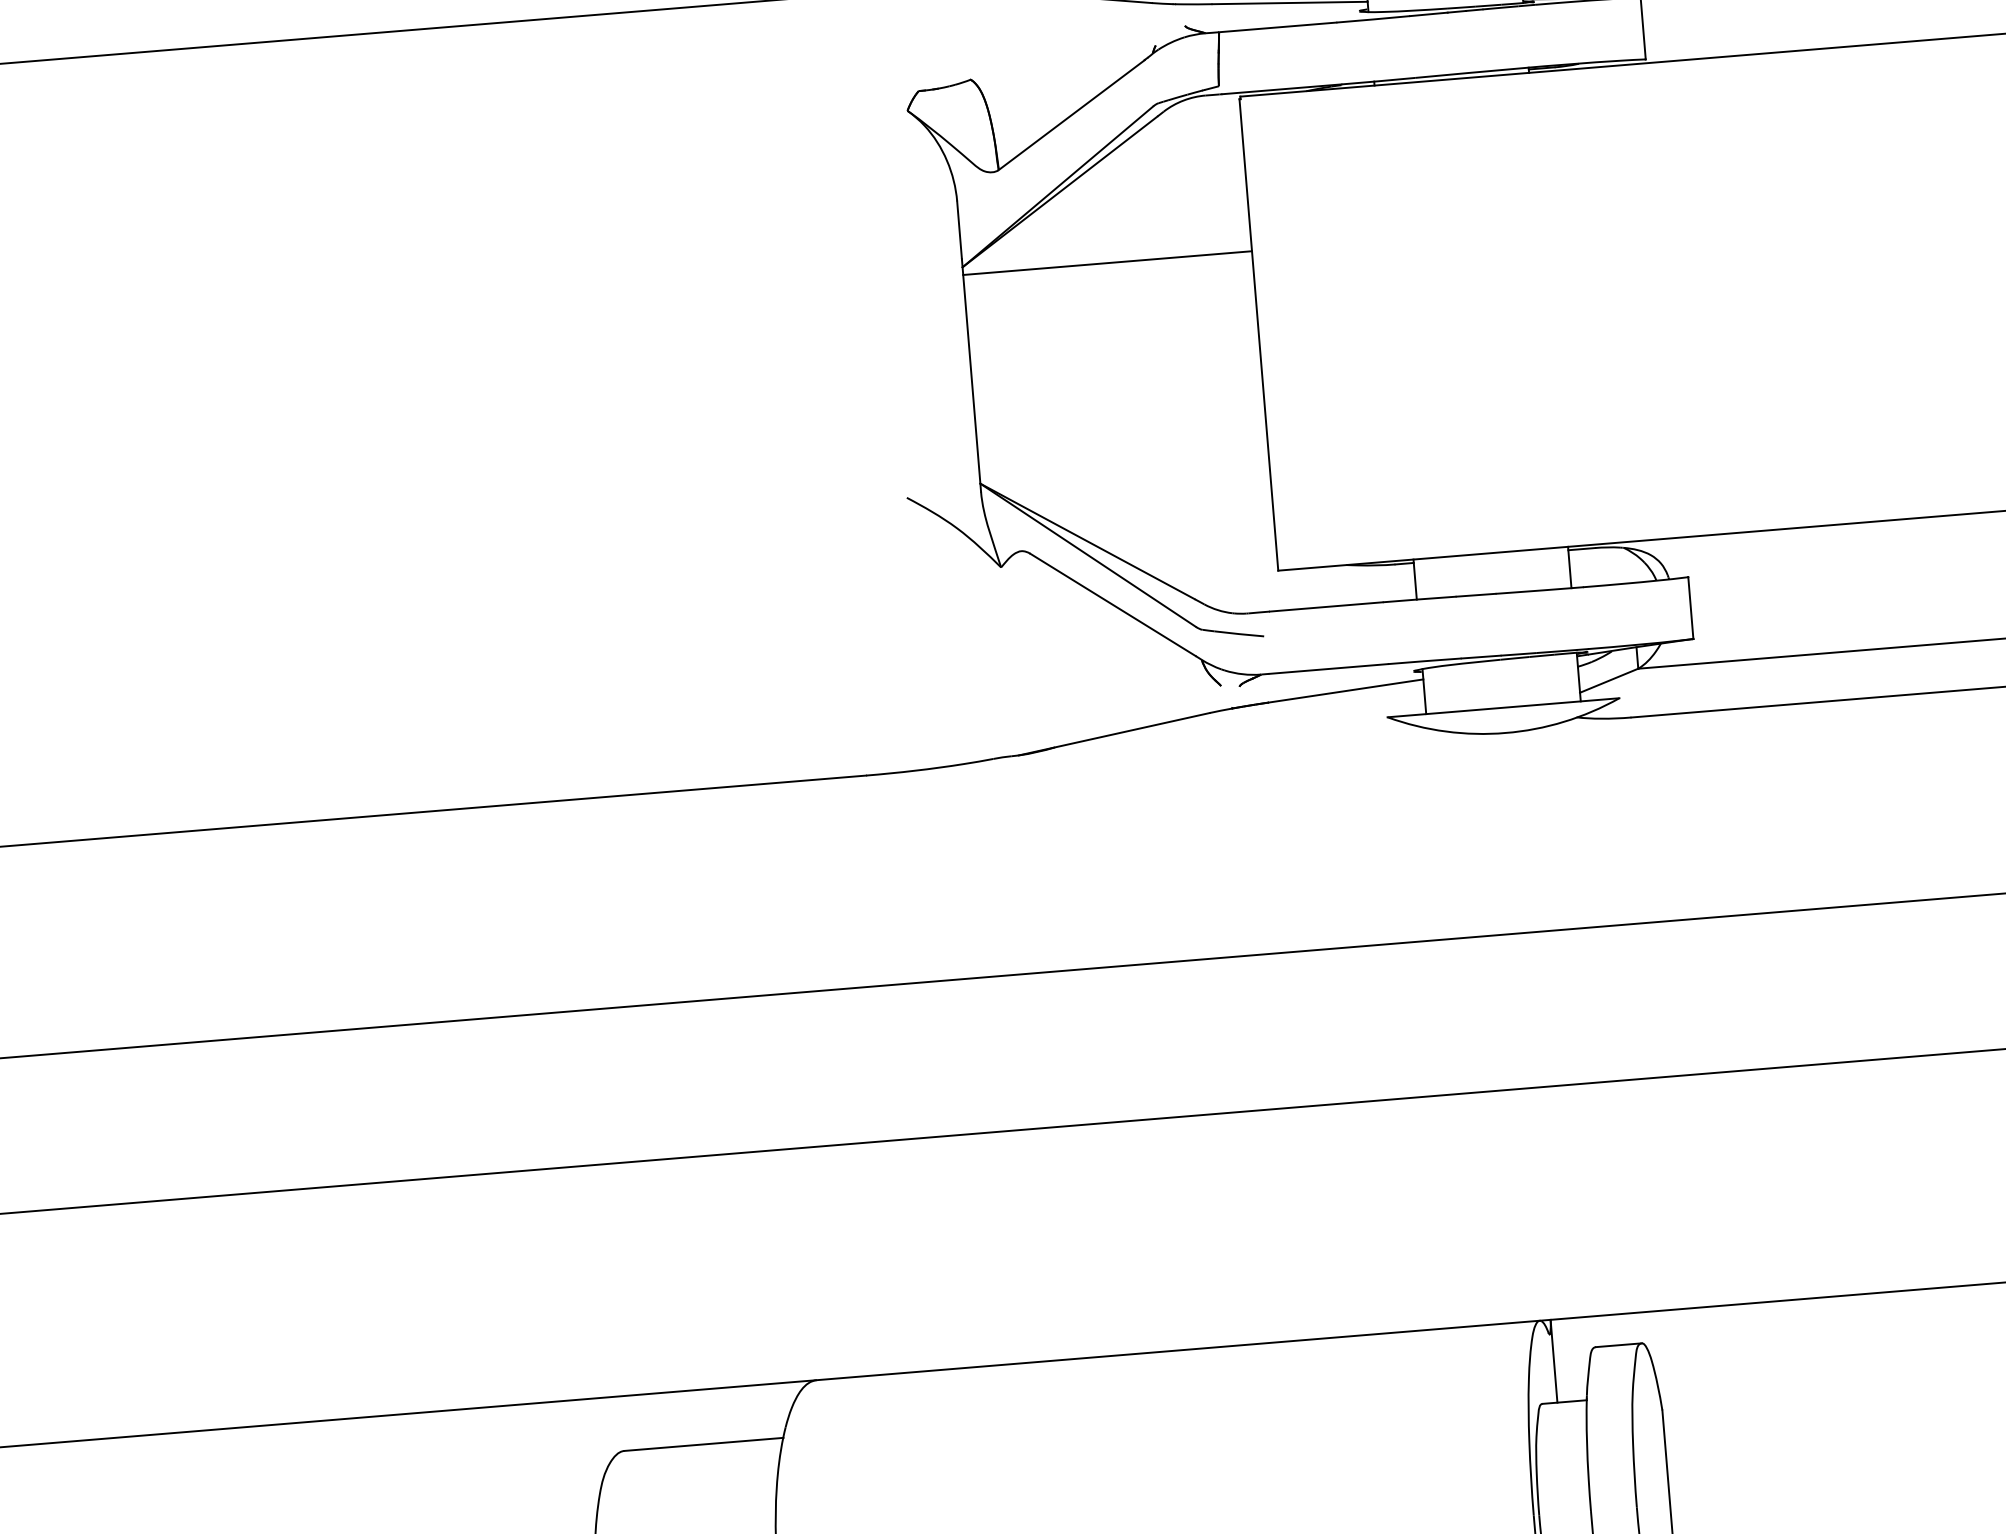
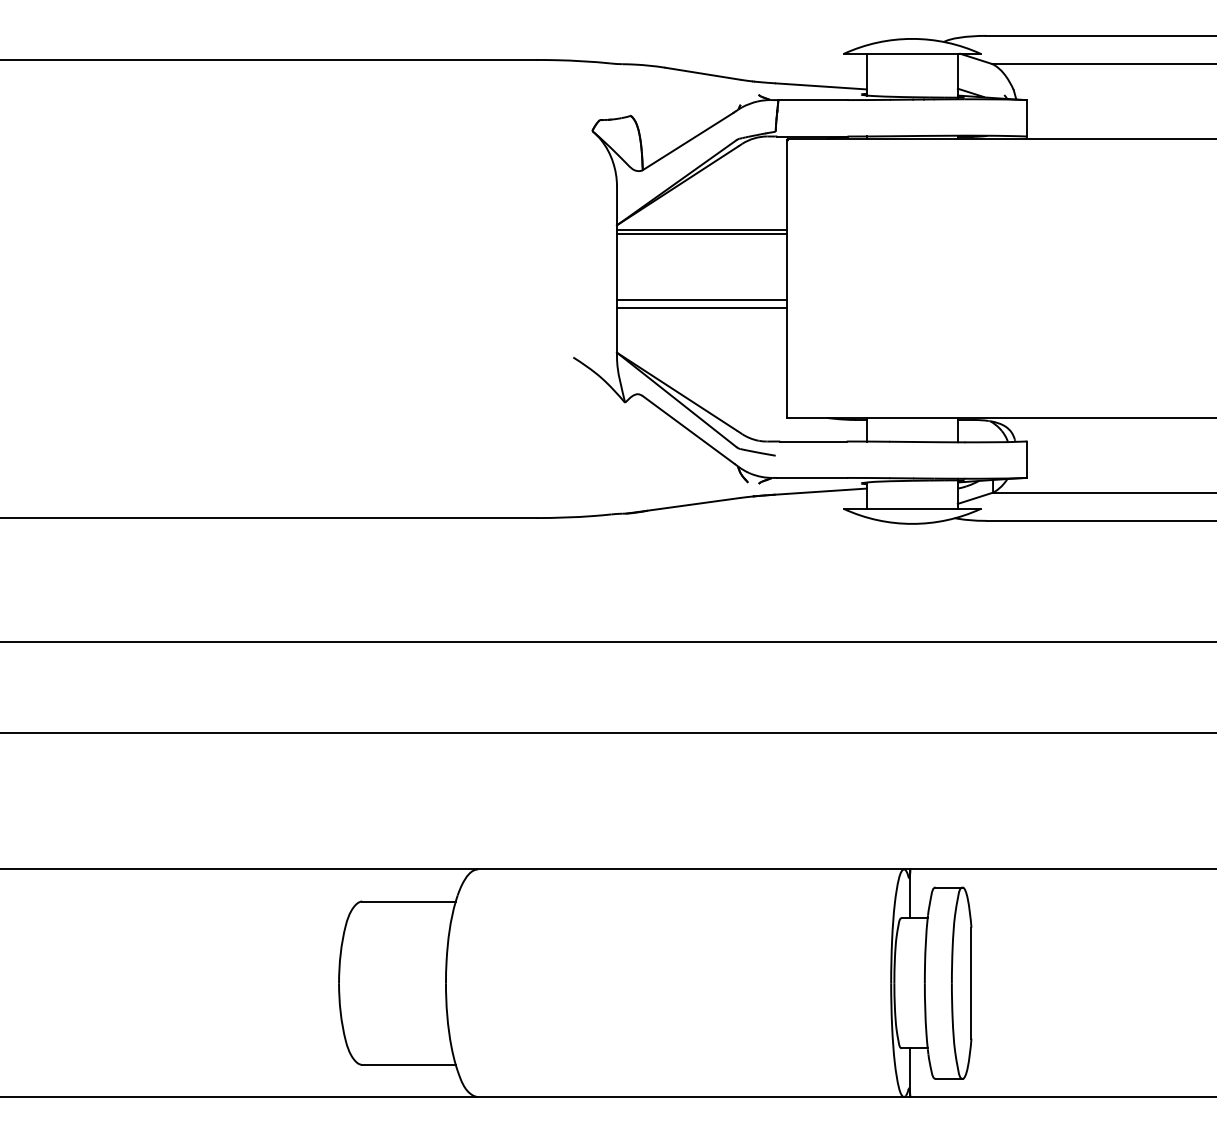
line: (1108, 269) -> (702, 233), added
line: (1118, 383) -> (702, 300), added
line: (1119, 394) -> (702, 307), added

